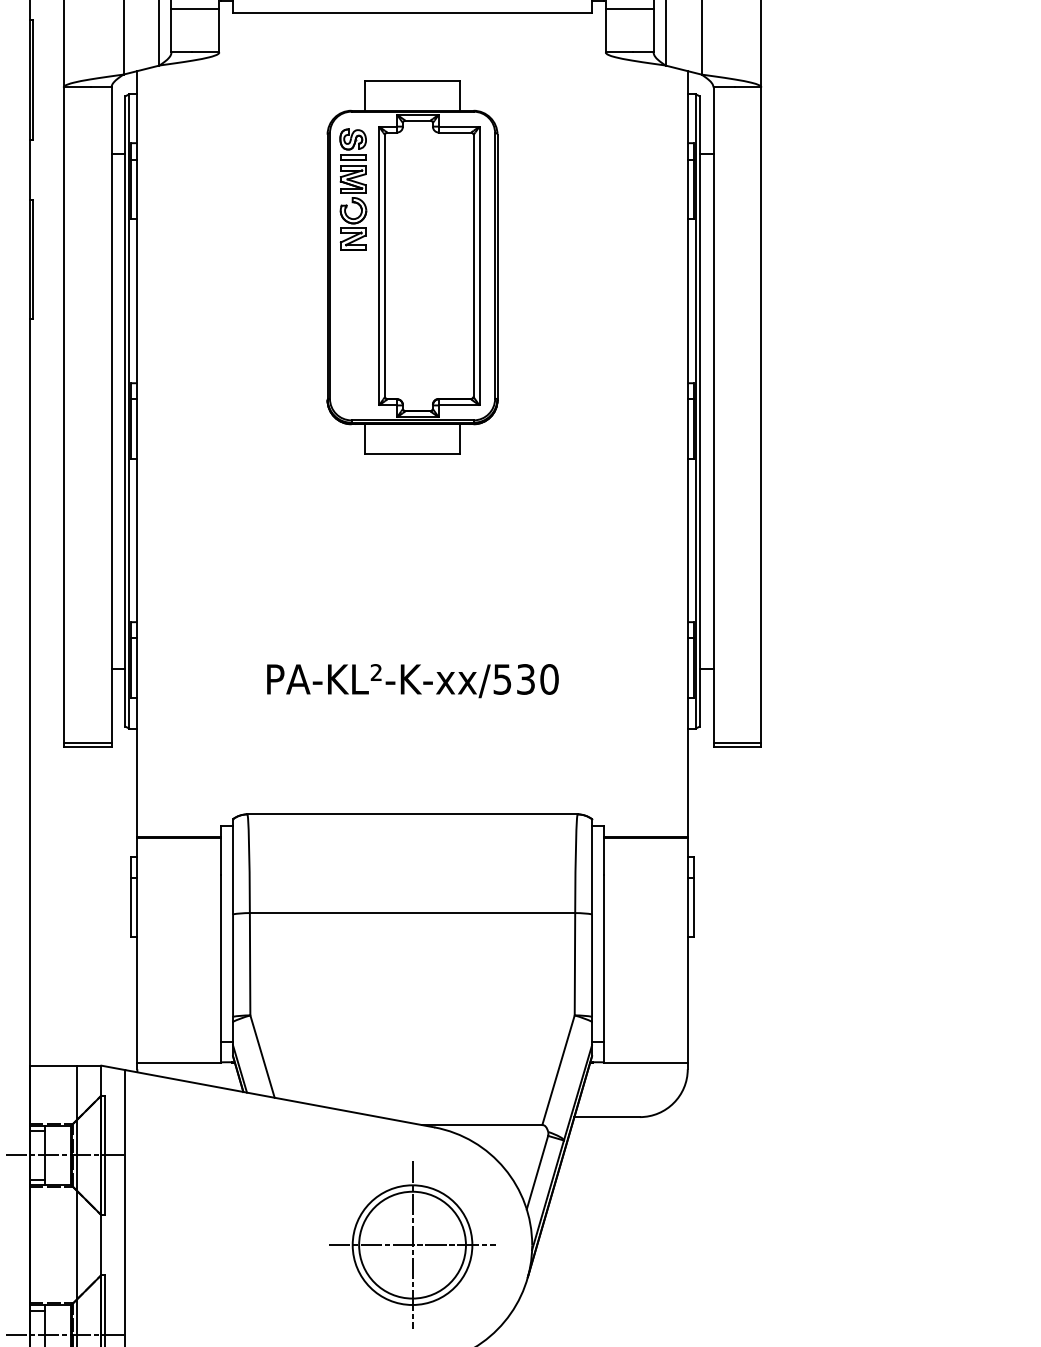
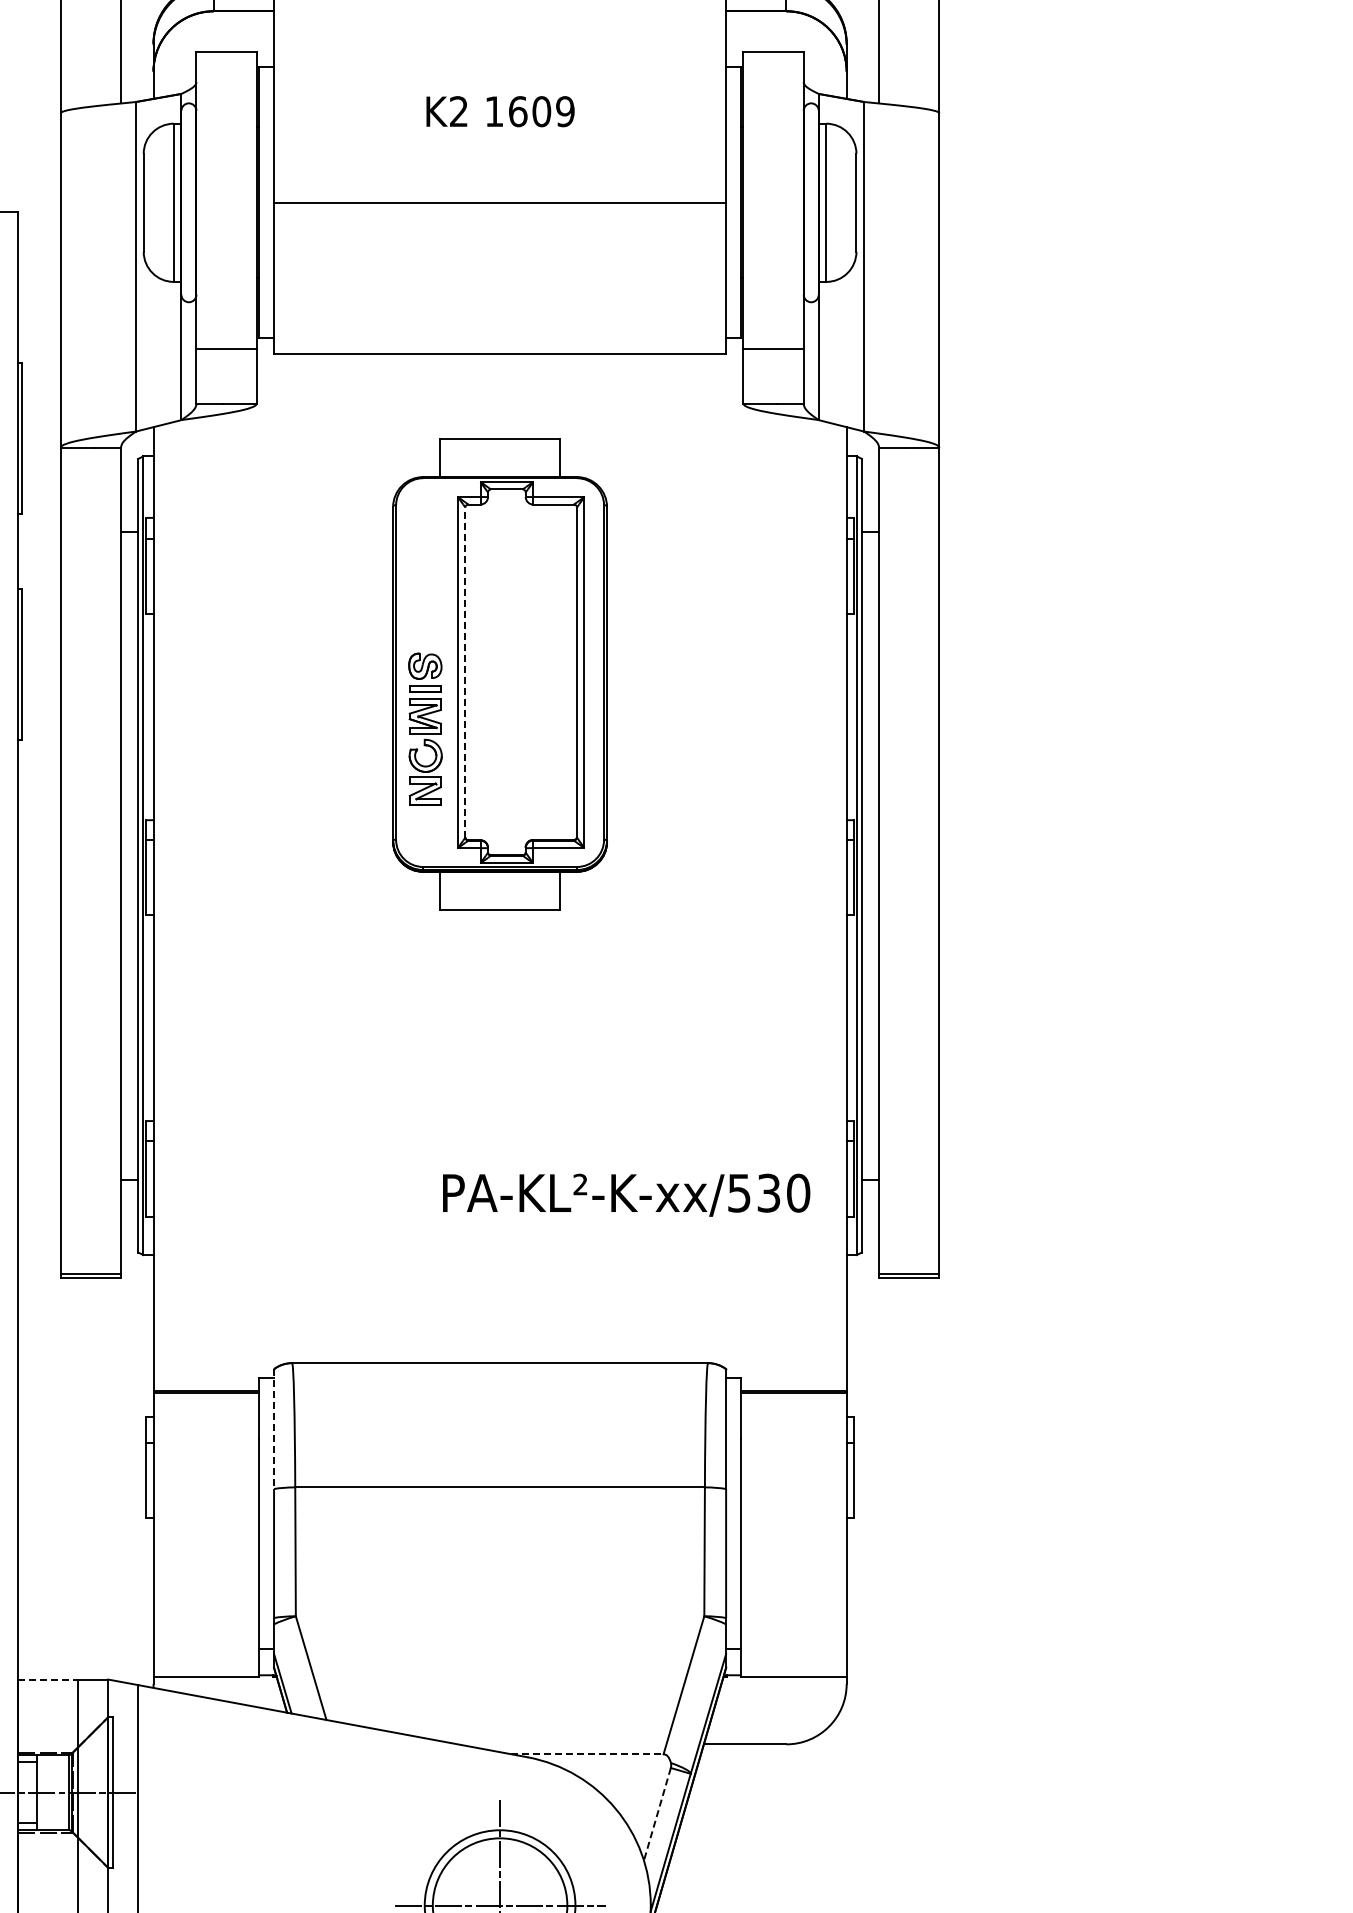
part: (353, 188) -> (425, 728), moved
line: (385, 265) -> (465, 672), solid -> dashed
text: (412, 680) -> (626, 1194), moved
line: (233, 867) -> (274, 1429), solid -> dashed
line: (53, 1065) -> (48, 1679), solid -> dashed
line: (481, 1125) -> (587, 1754), solid -> dashed
line: (537, 1172) -> (657, 1814), solid -> dashed

